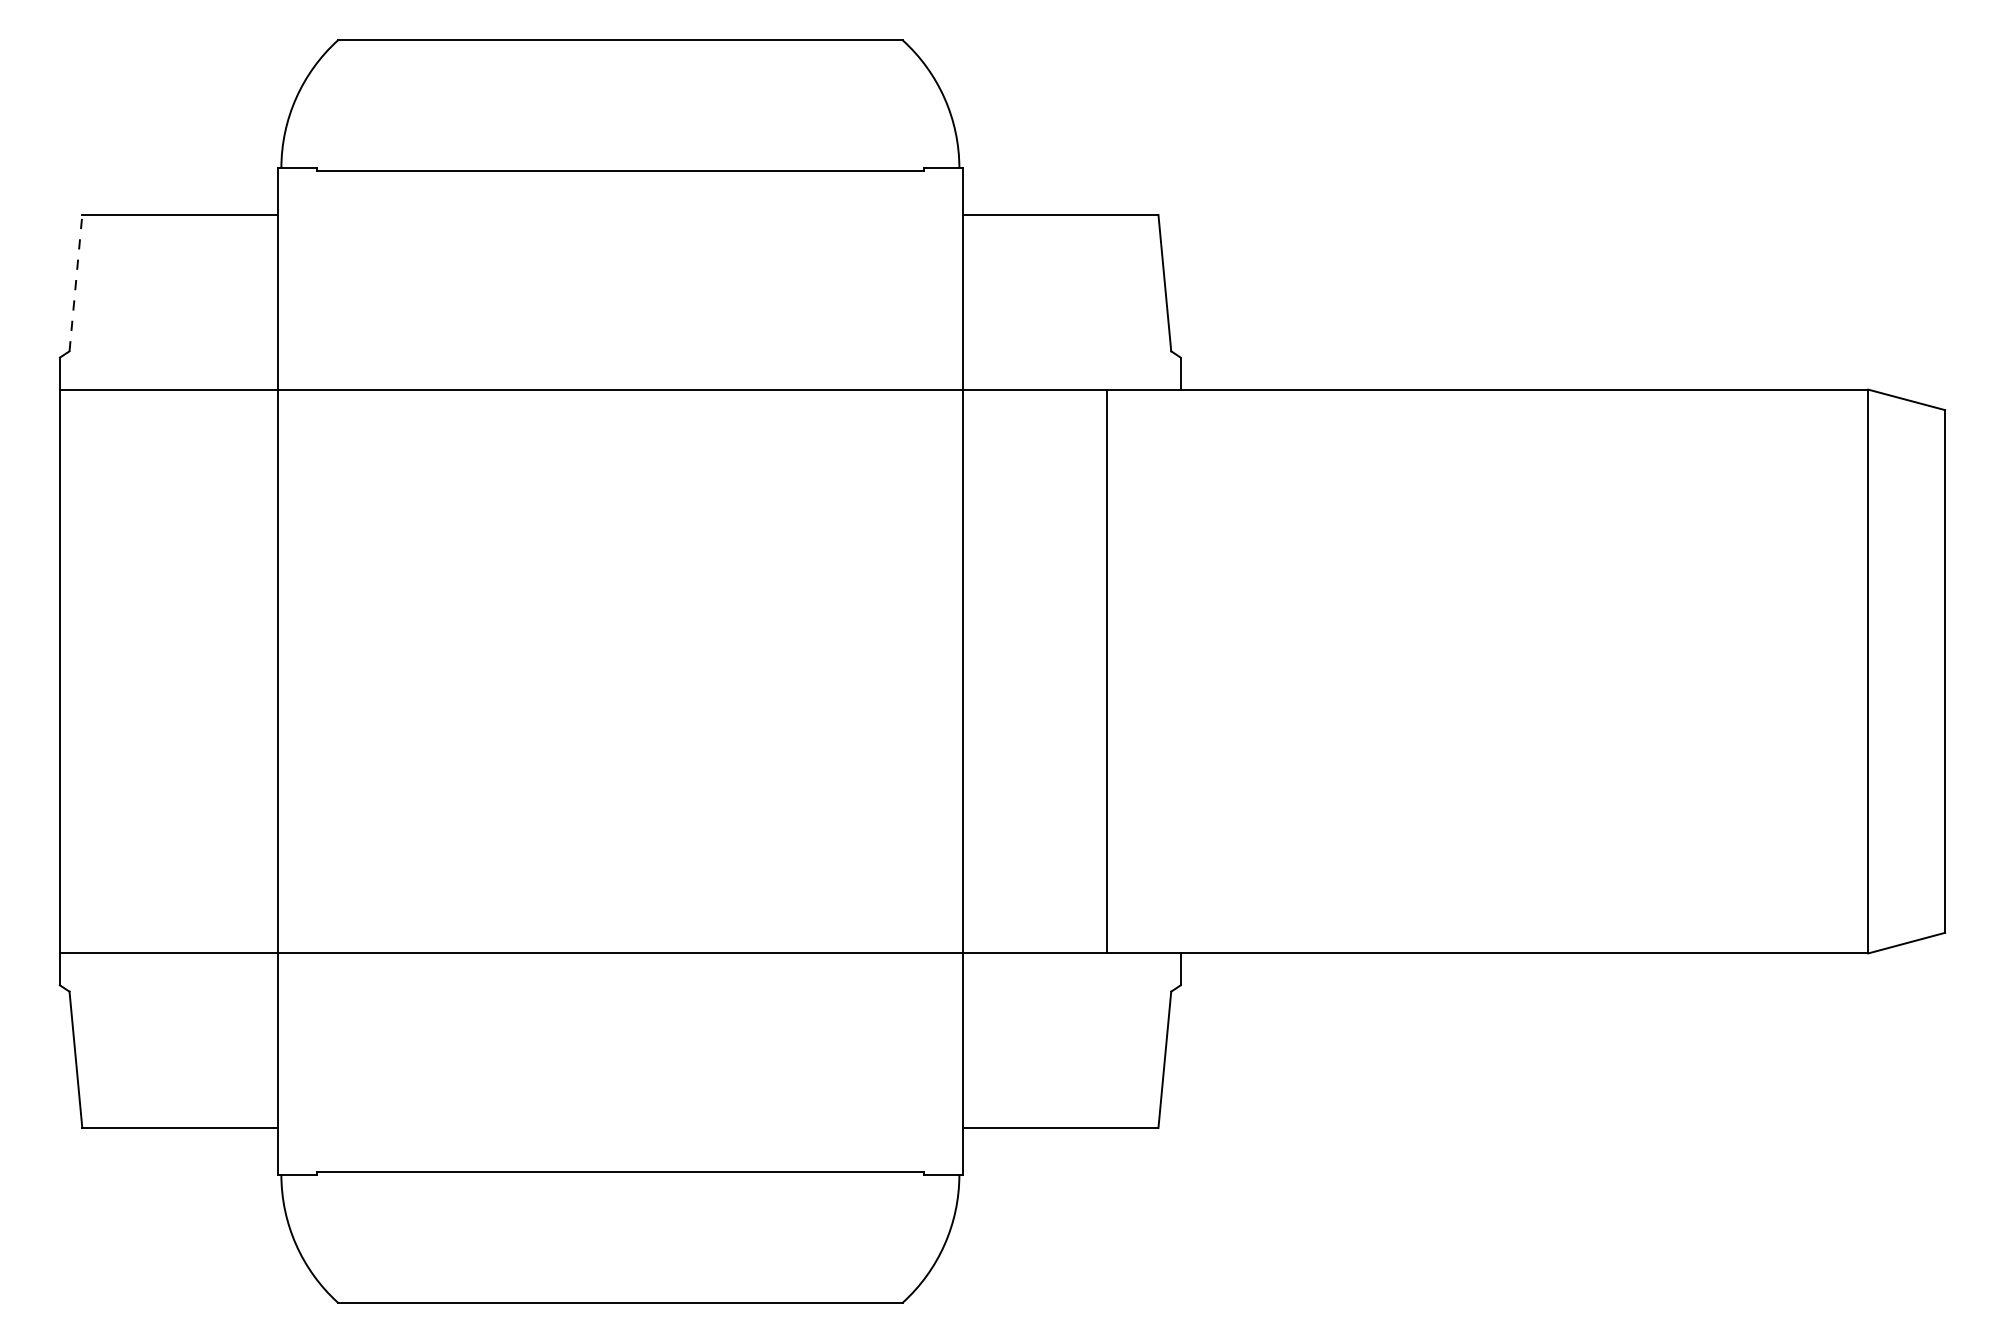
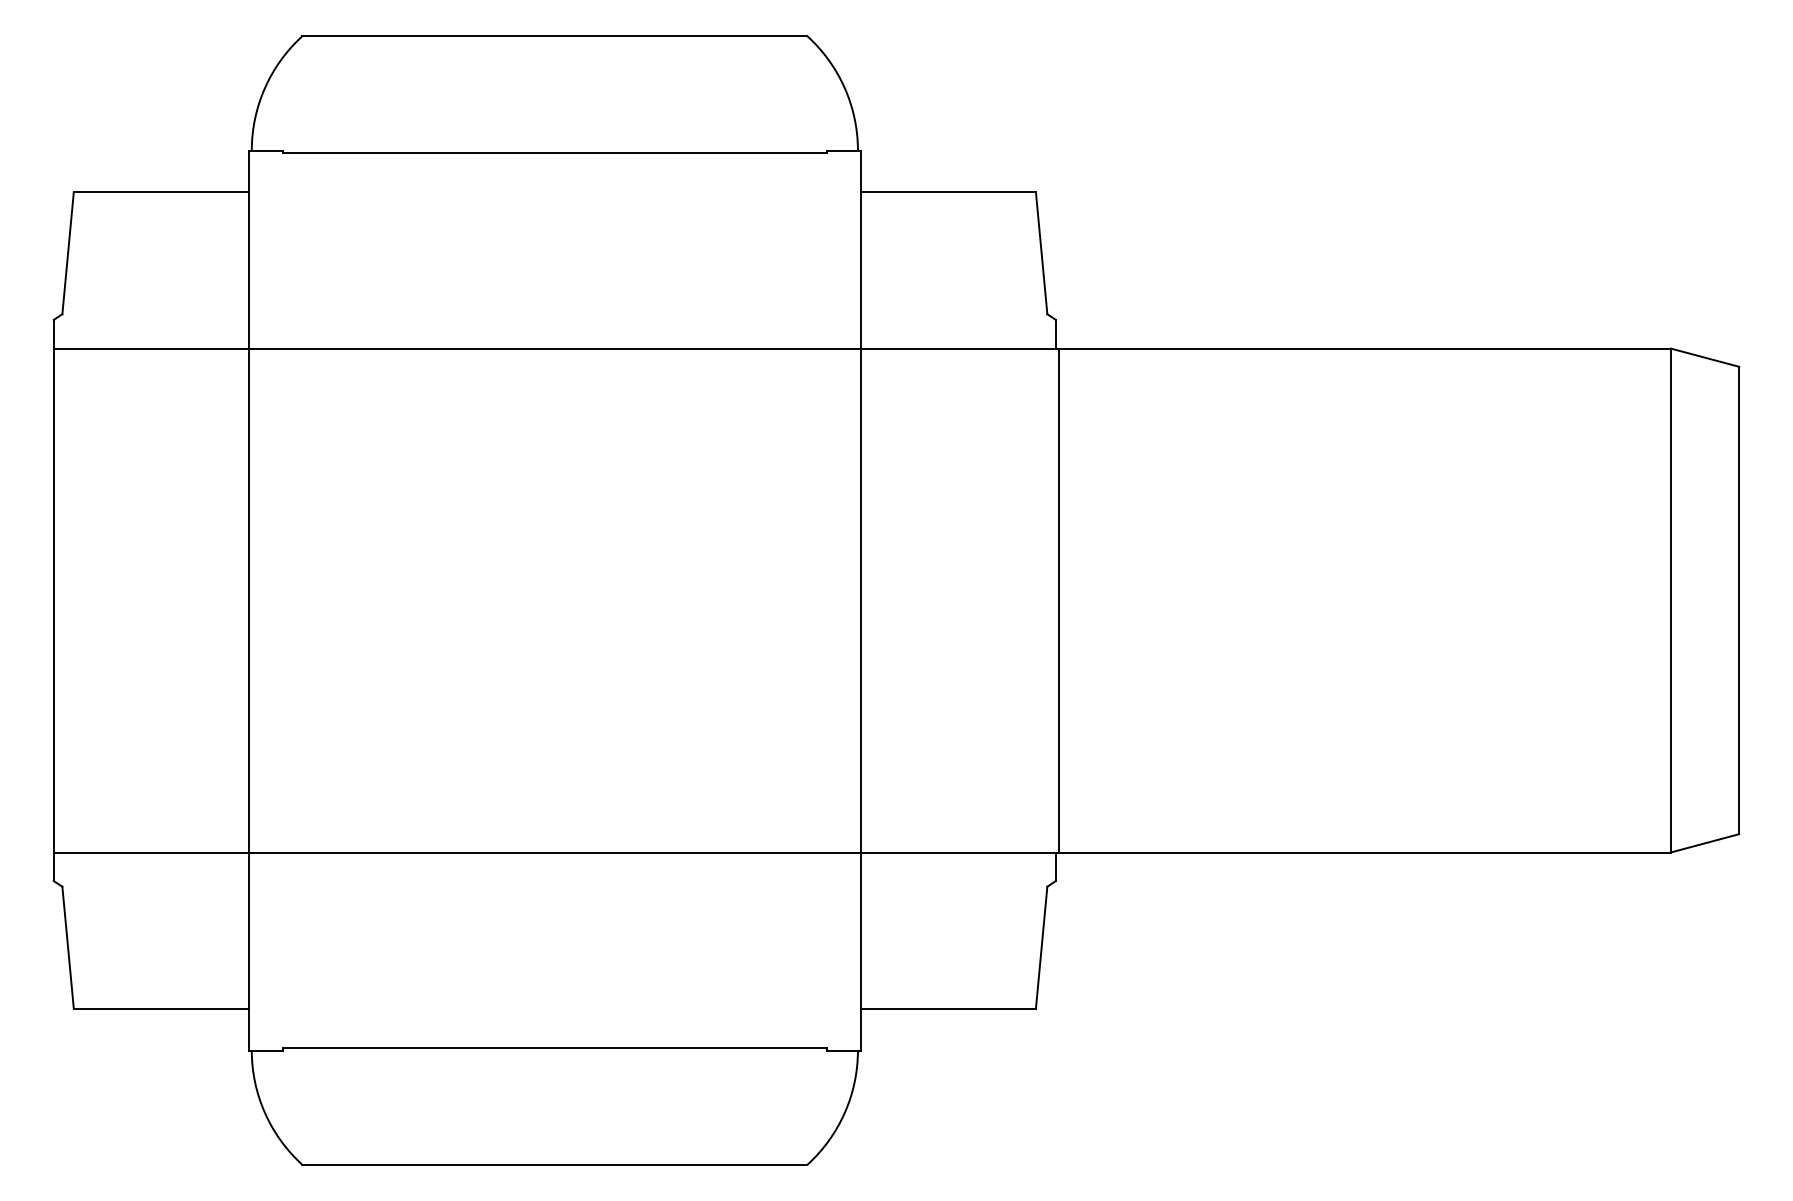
line: (76, 282) -> (68, 252), dashed -> solid
line: (1106, 671) -> (1058, 600), moved

